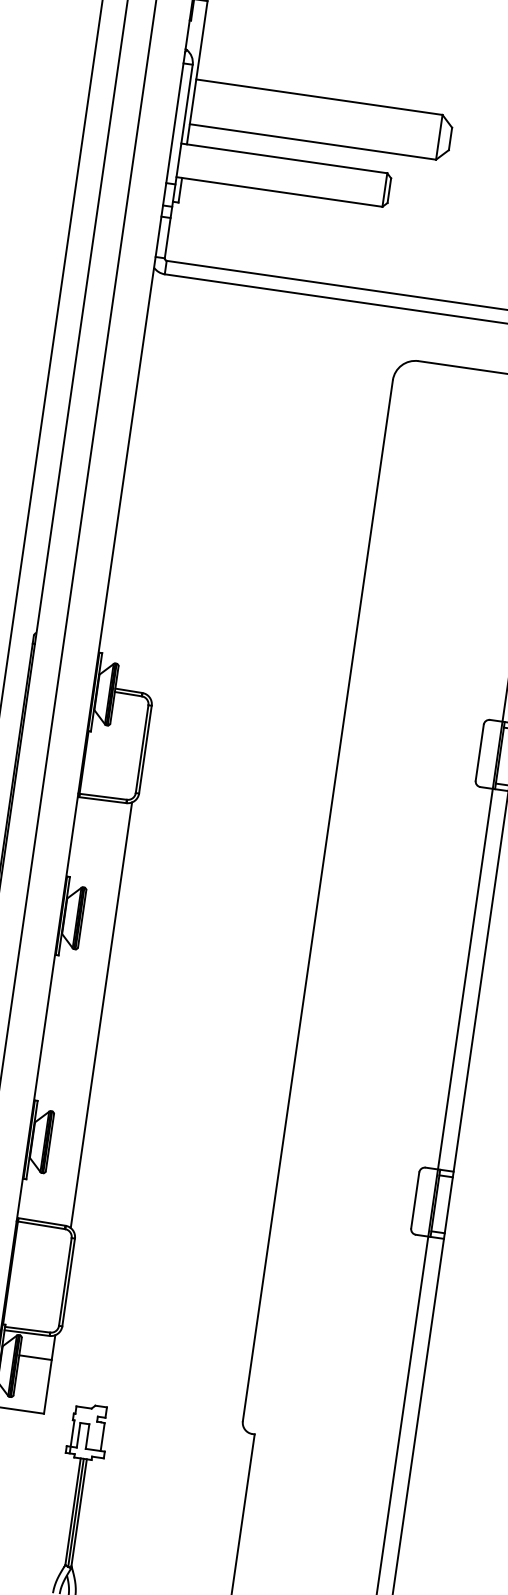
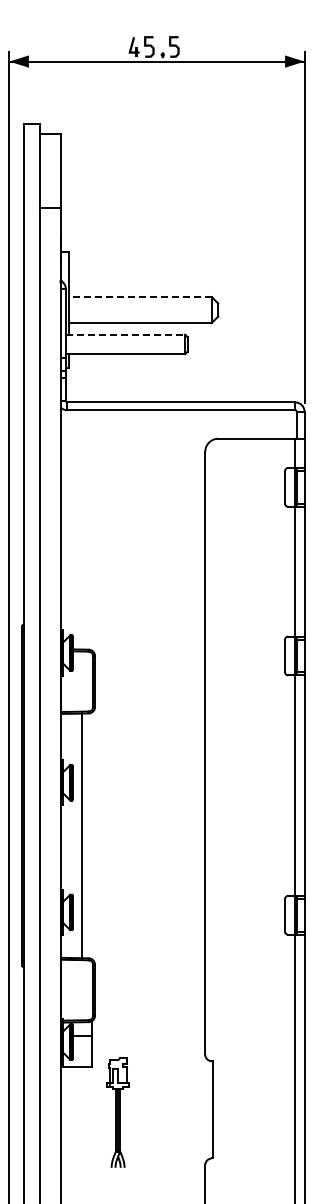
line: (317, 97) -> (139, 297), solid -> dashed
line: (284, 158) -> (125, 334), solid -> dashed
line: (100, 1014) -> (81, 835), moved

